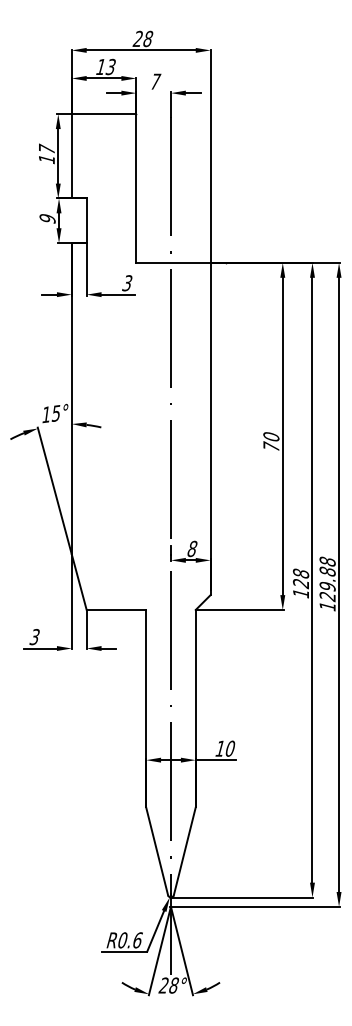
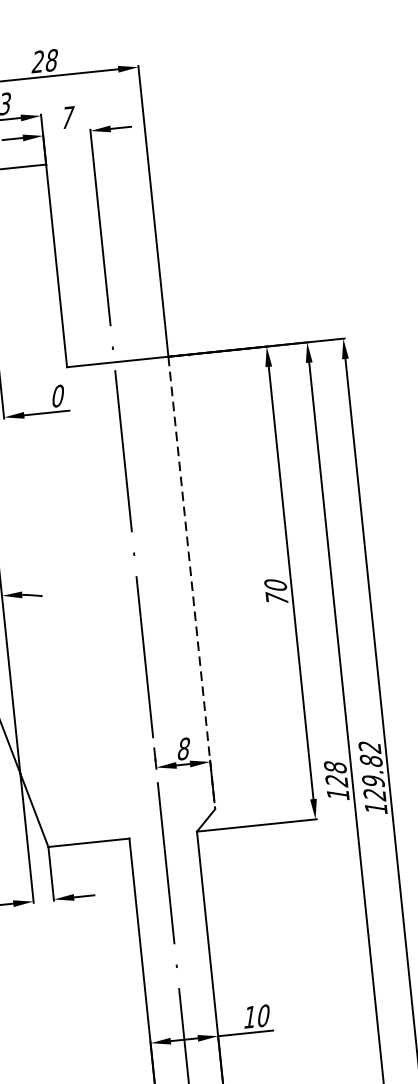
text: (127, 283) -> (58, 396), 3 -> 0
line: (210, 429) -> (191, 583), solid -> dashed
text: (327, 561) -> (369, 747), 129.88 -> 129.82

